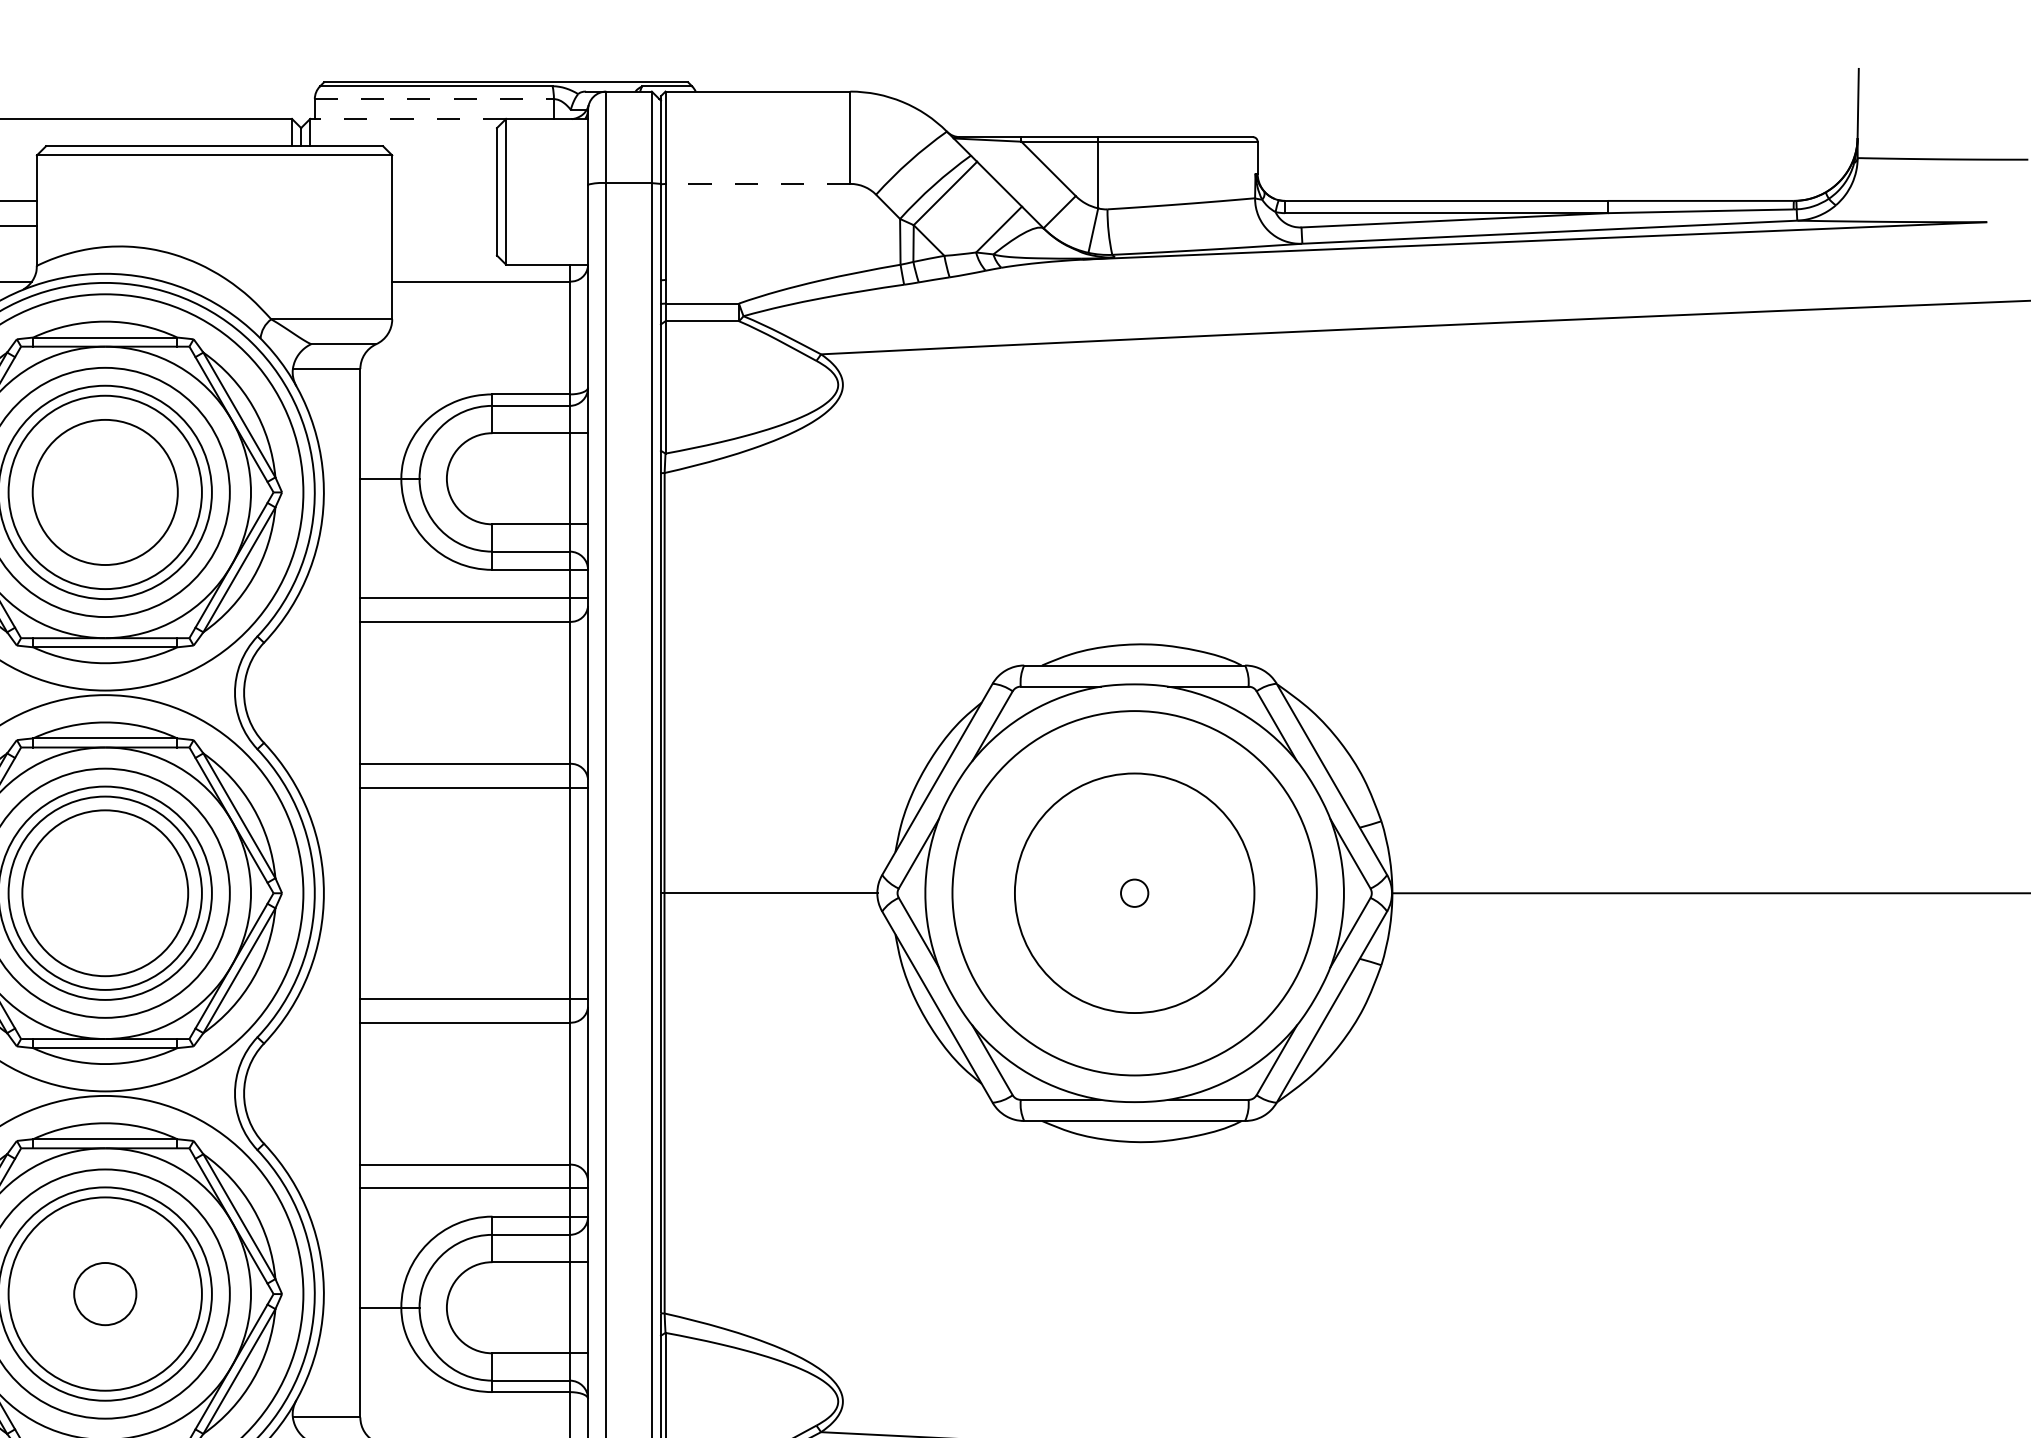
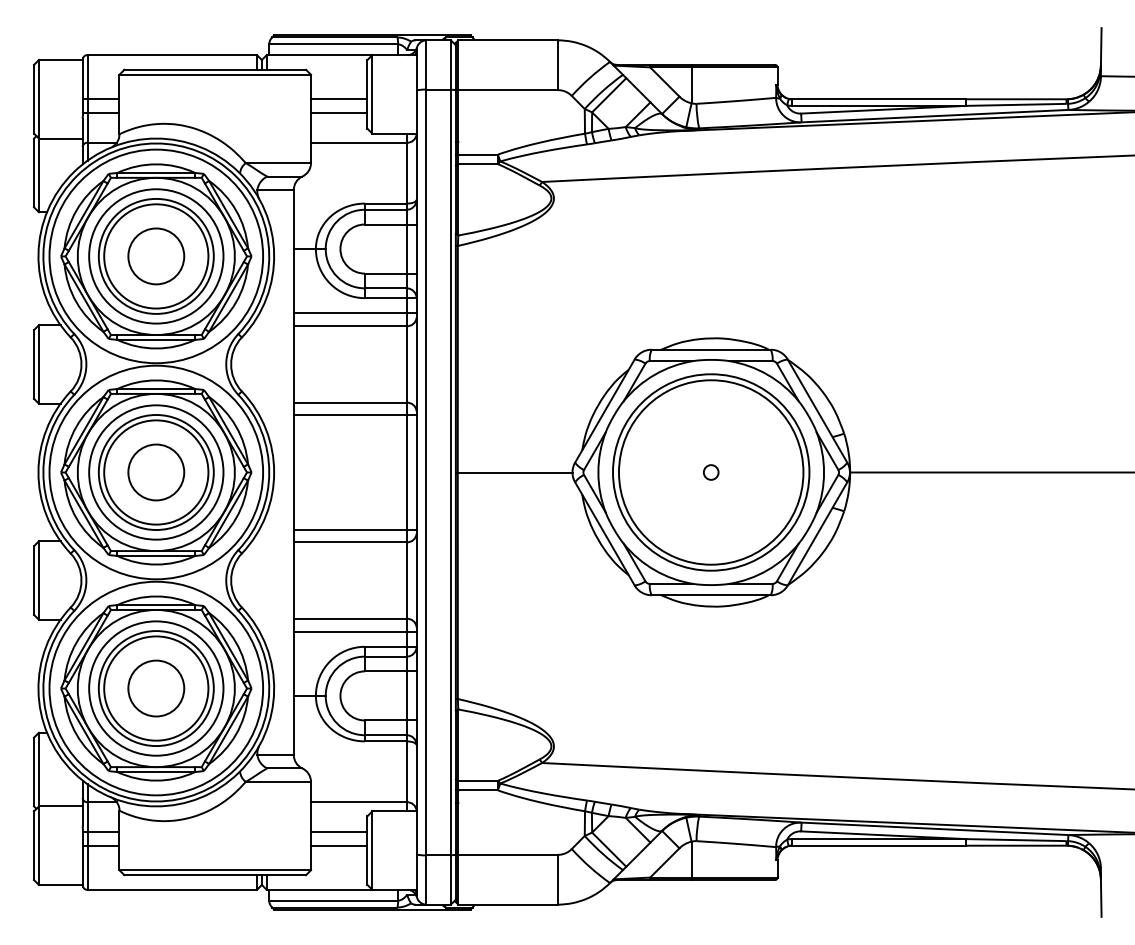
line: (435, 99) -> (334, 44), dashed -> solid
line: (407, 119) -> (319, 55), dashed -> solid
line: (758, 184) -> (508, 90), dashed -> solid
line: (445, 201) -> (339, 99), added
line: (445, 225) -> (339, 112), added
circle: (105, 492) -> (156, 256), size x0.71
circle: (105, 893) -> (156, 472), size x0.62
circle: (1133, 893) -> (710, 472), size x1.43
circle: (105, 1293) -> (156, 688), size x1.67

